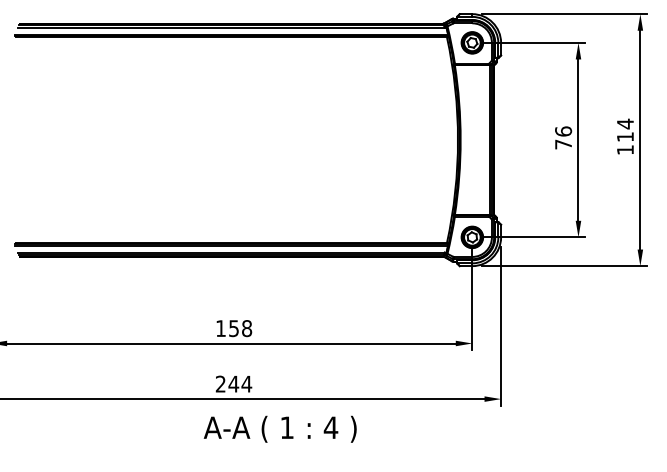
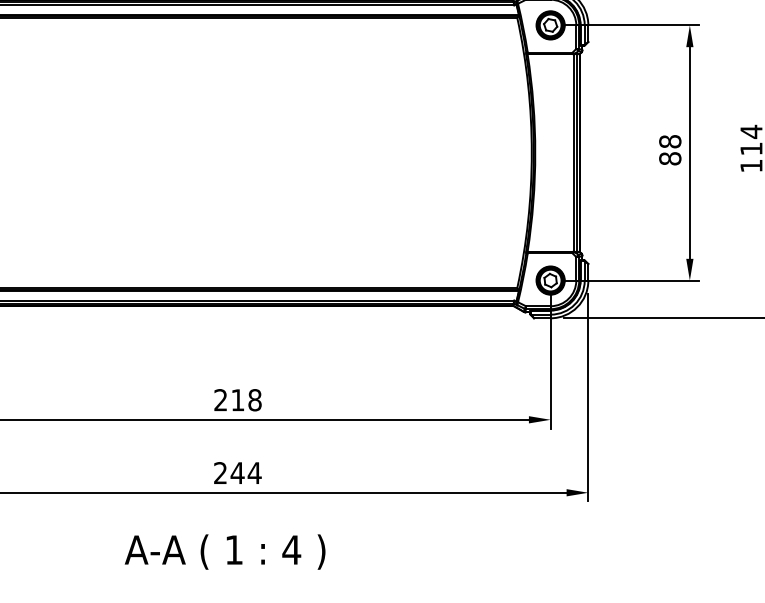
text: (563, 137) -> (670, 149), 76 -> 88
text: (227, 328) -> (229, 400), 158 -> 218
text: (279, 428) -> (224, 551), moved

